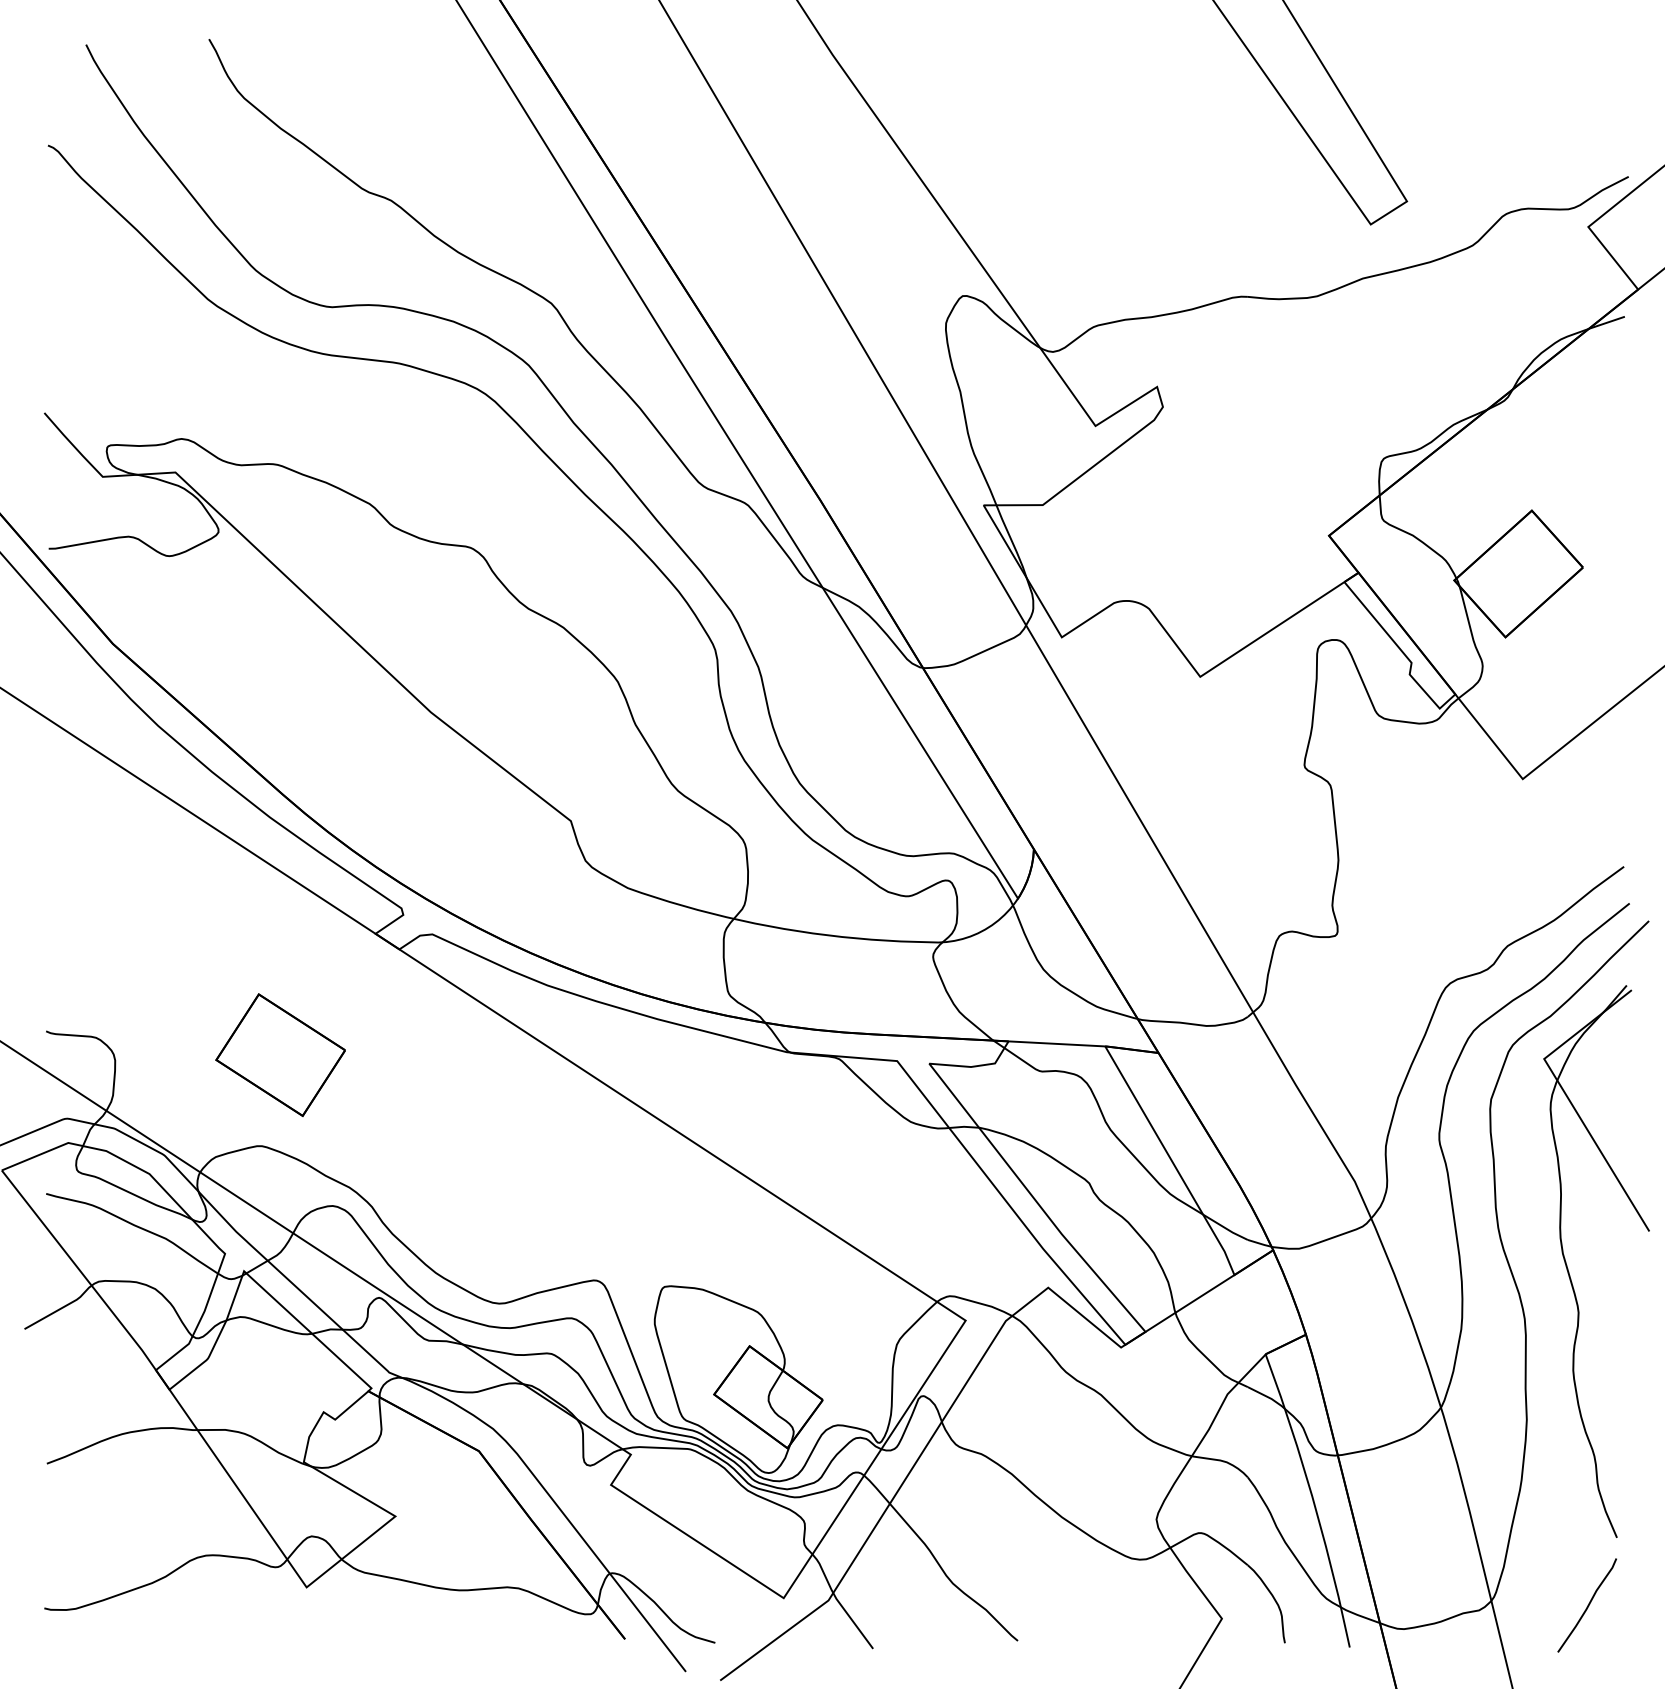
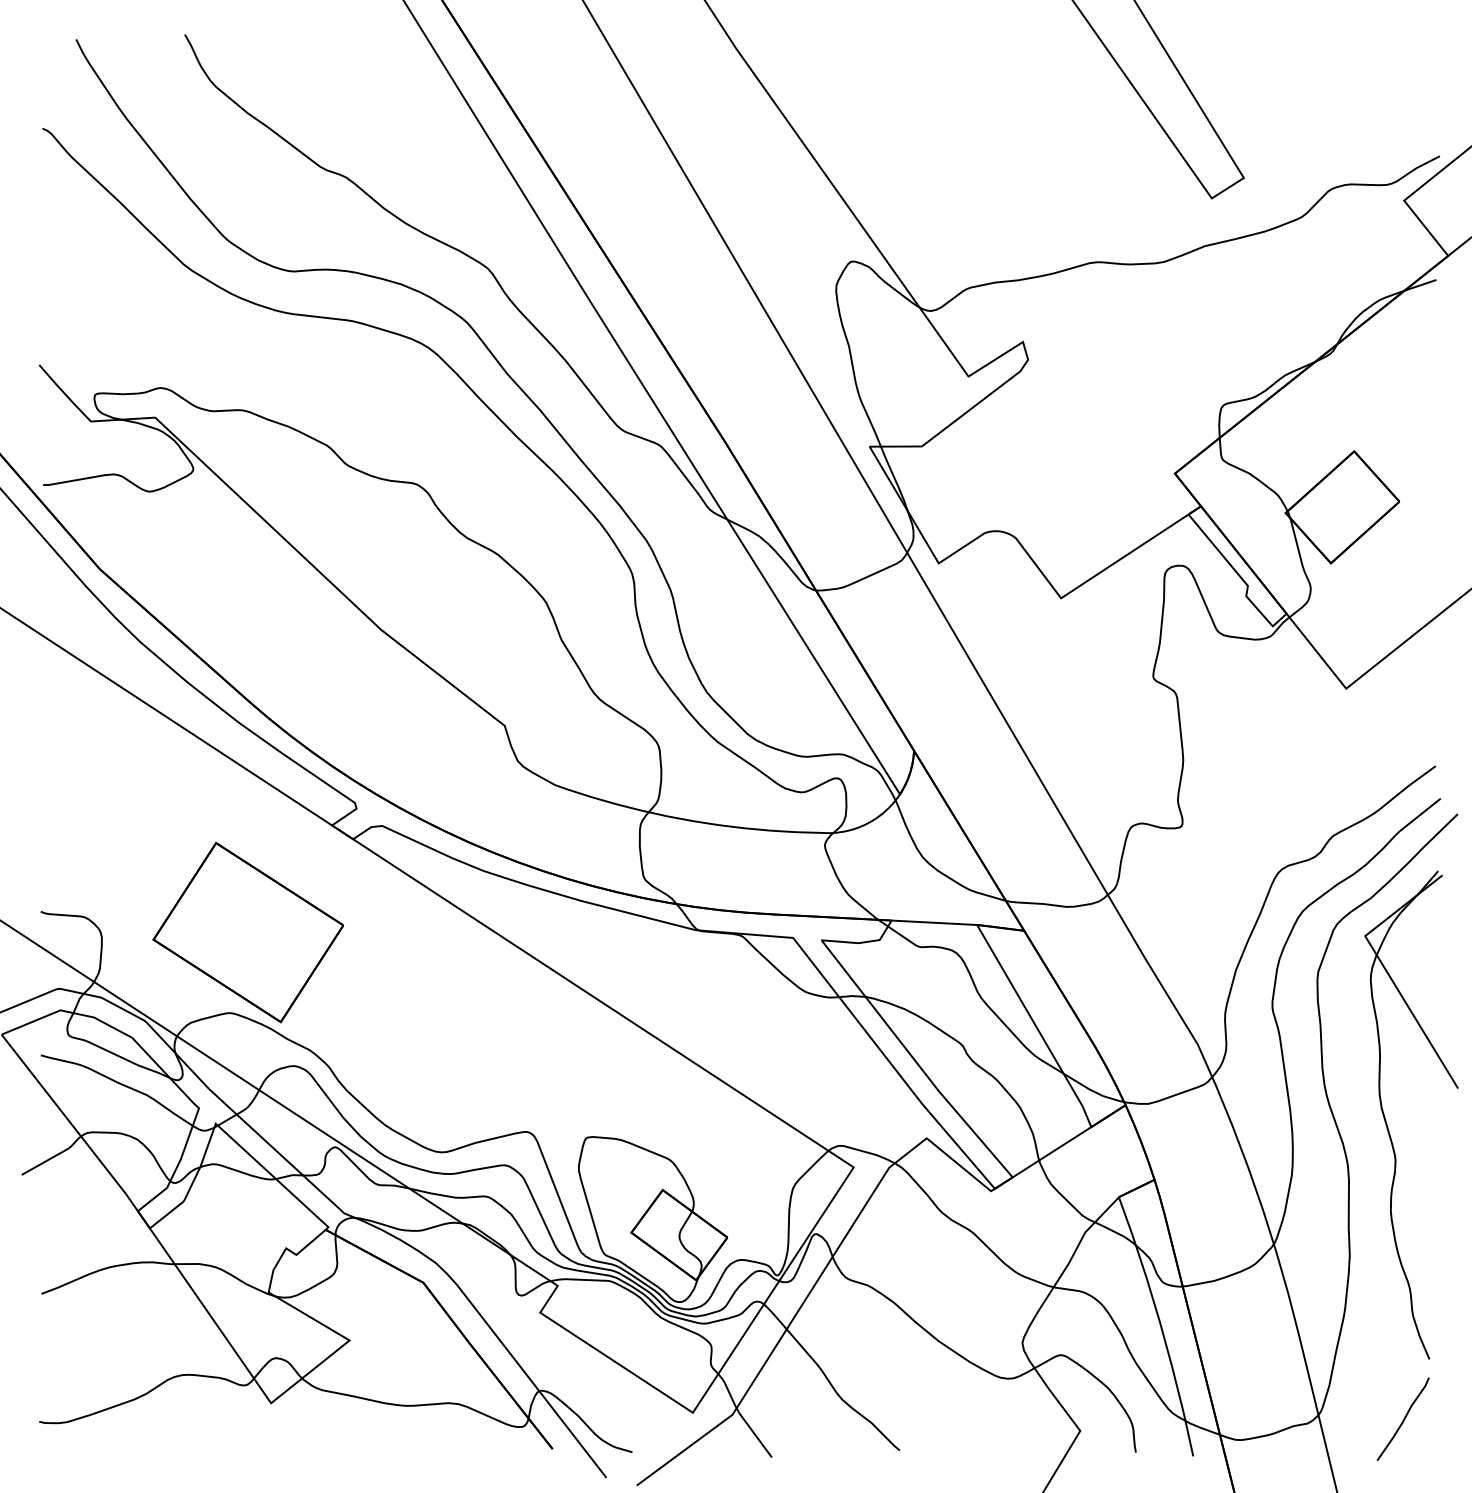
part: (279, 1054) -> (247, 932), size x1.67

